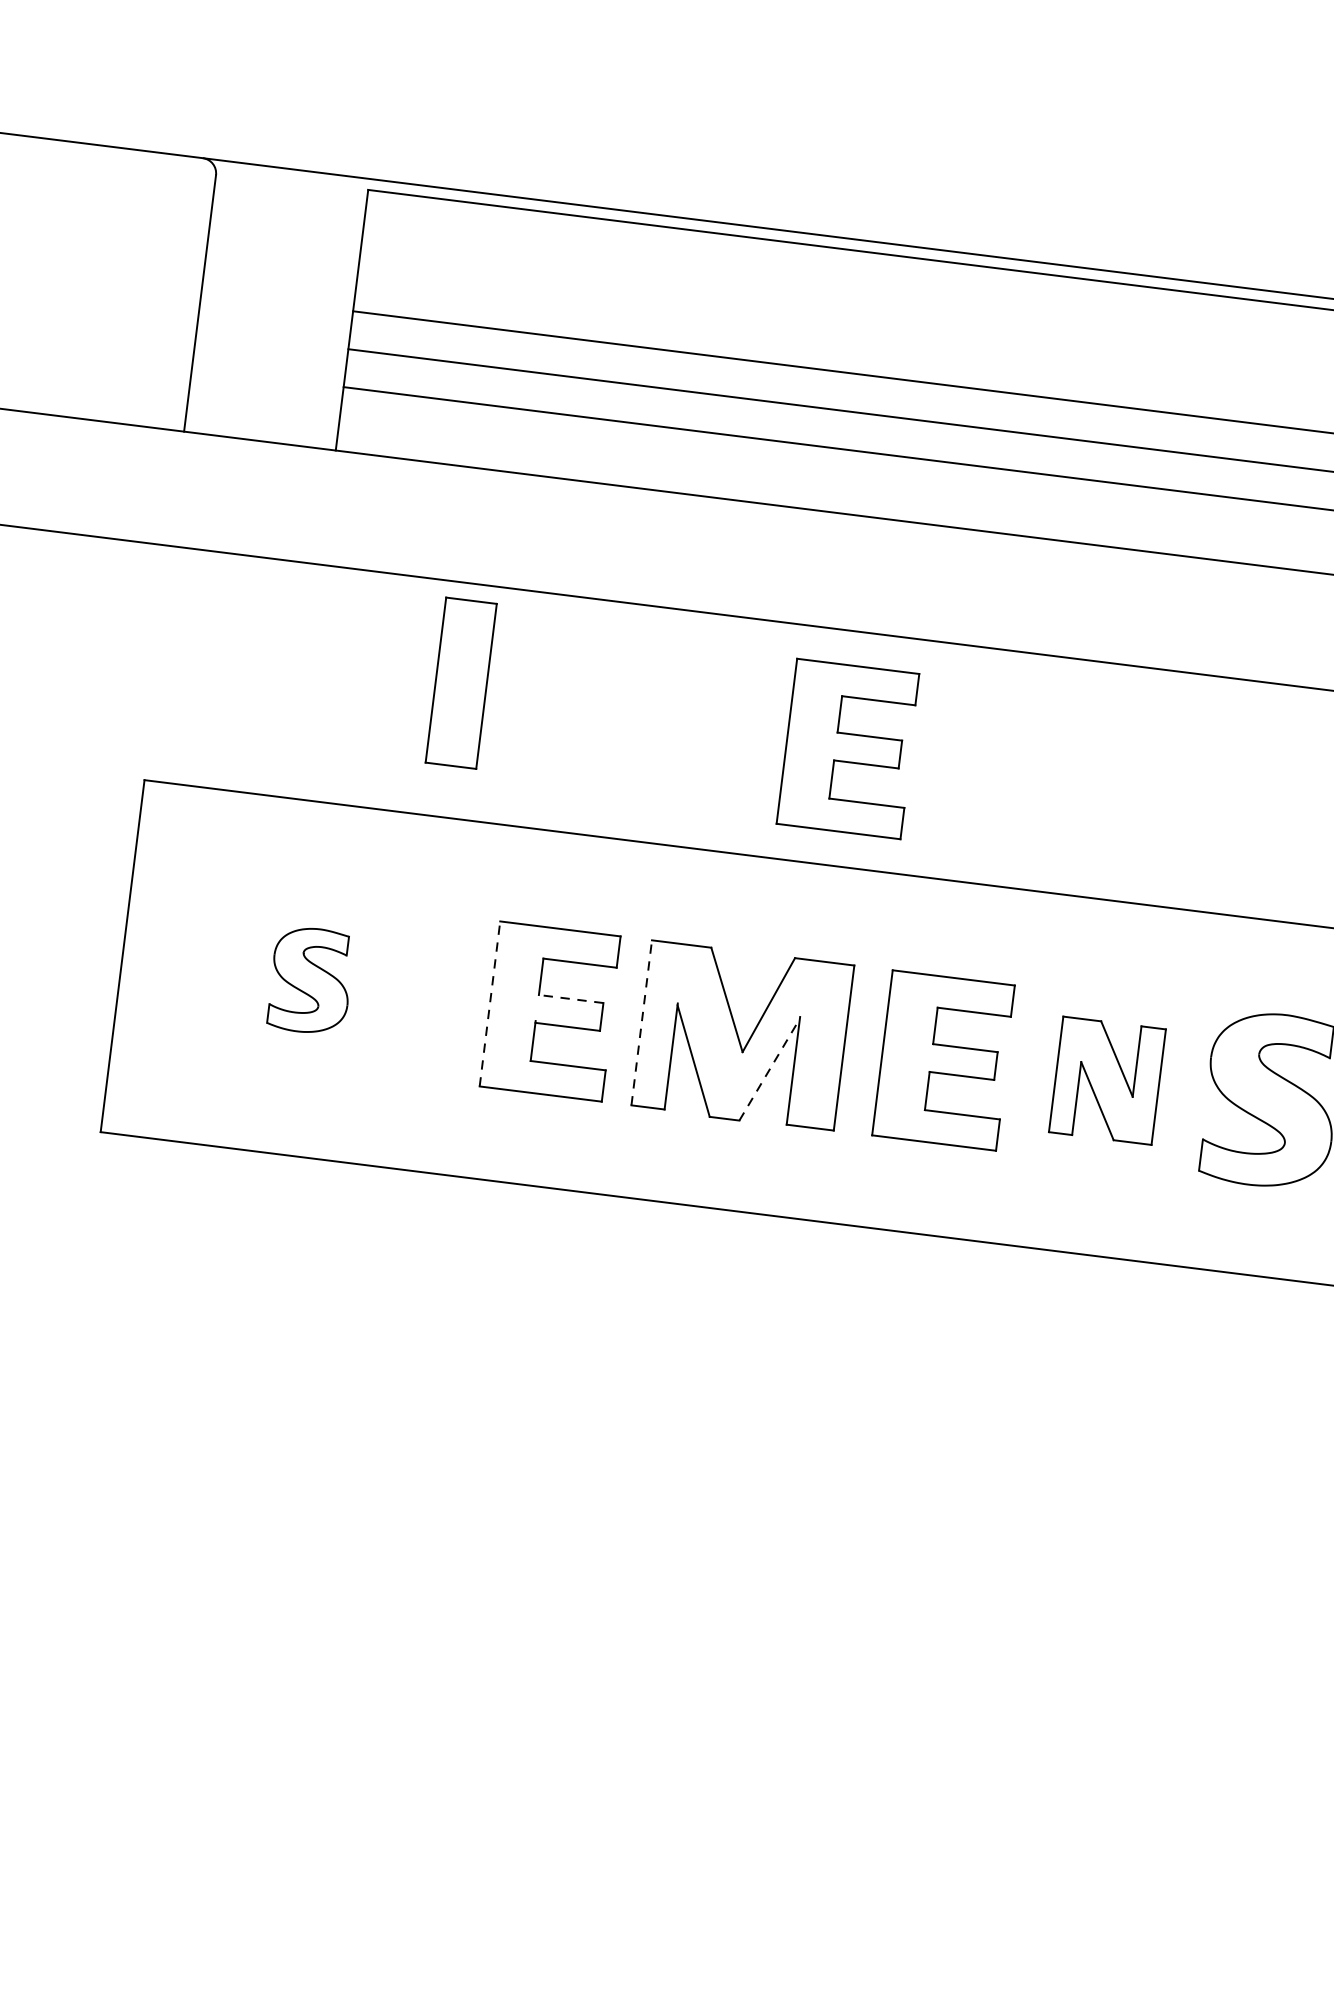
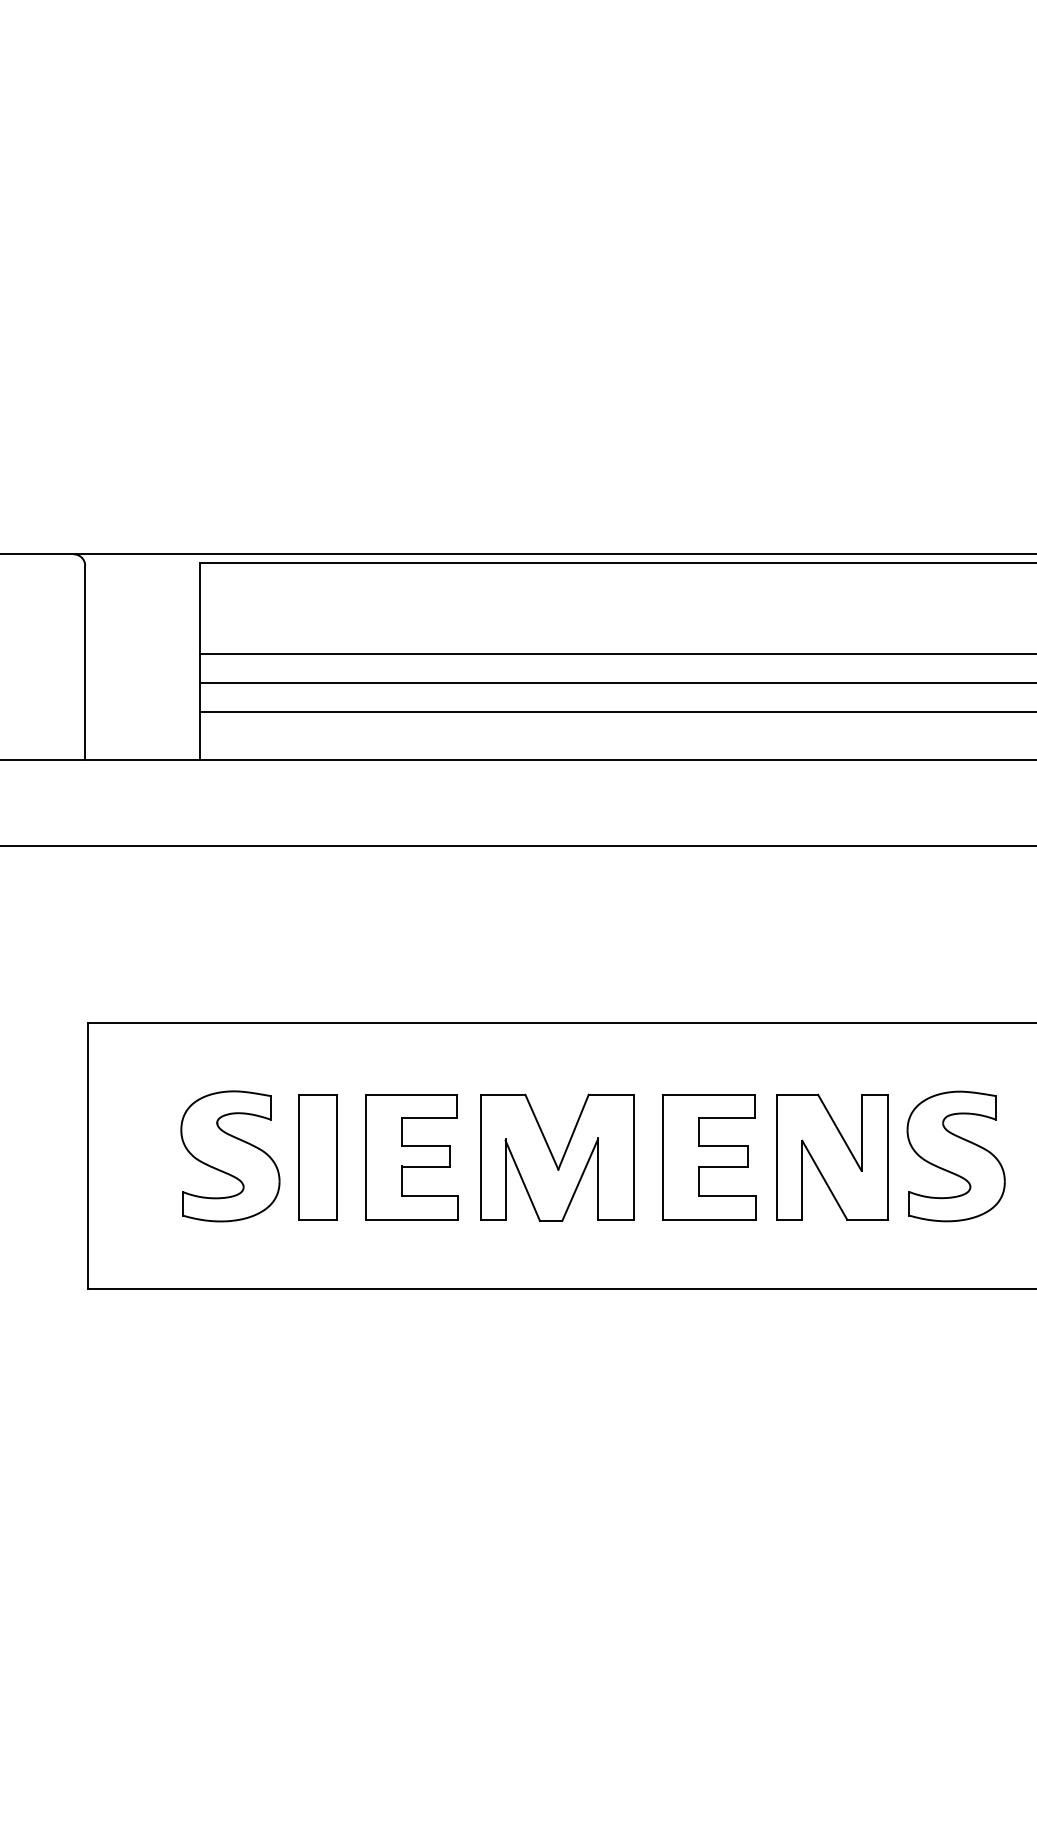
part: (460, 683) -> (317, 1157), moved
part: (848, 749) -> (609, 934), removed
part: (310, 980) -> (230, 1156), size x1.67
line: (570, 999) -> (425, 1146), dashed -> solid
line: (489, 1002) -> (365, 1156), dashed -> solid
line: (641, 1021) -> (480, 1156), dashed -> solid
line: (770, 1068) -> (580, 1179), dashed -> solid
part: (1107, 1079) -> (832, 1156), size x1.43

